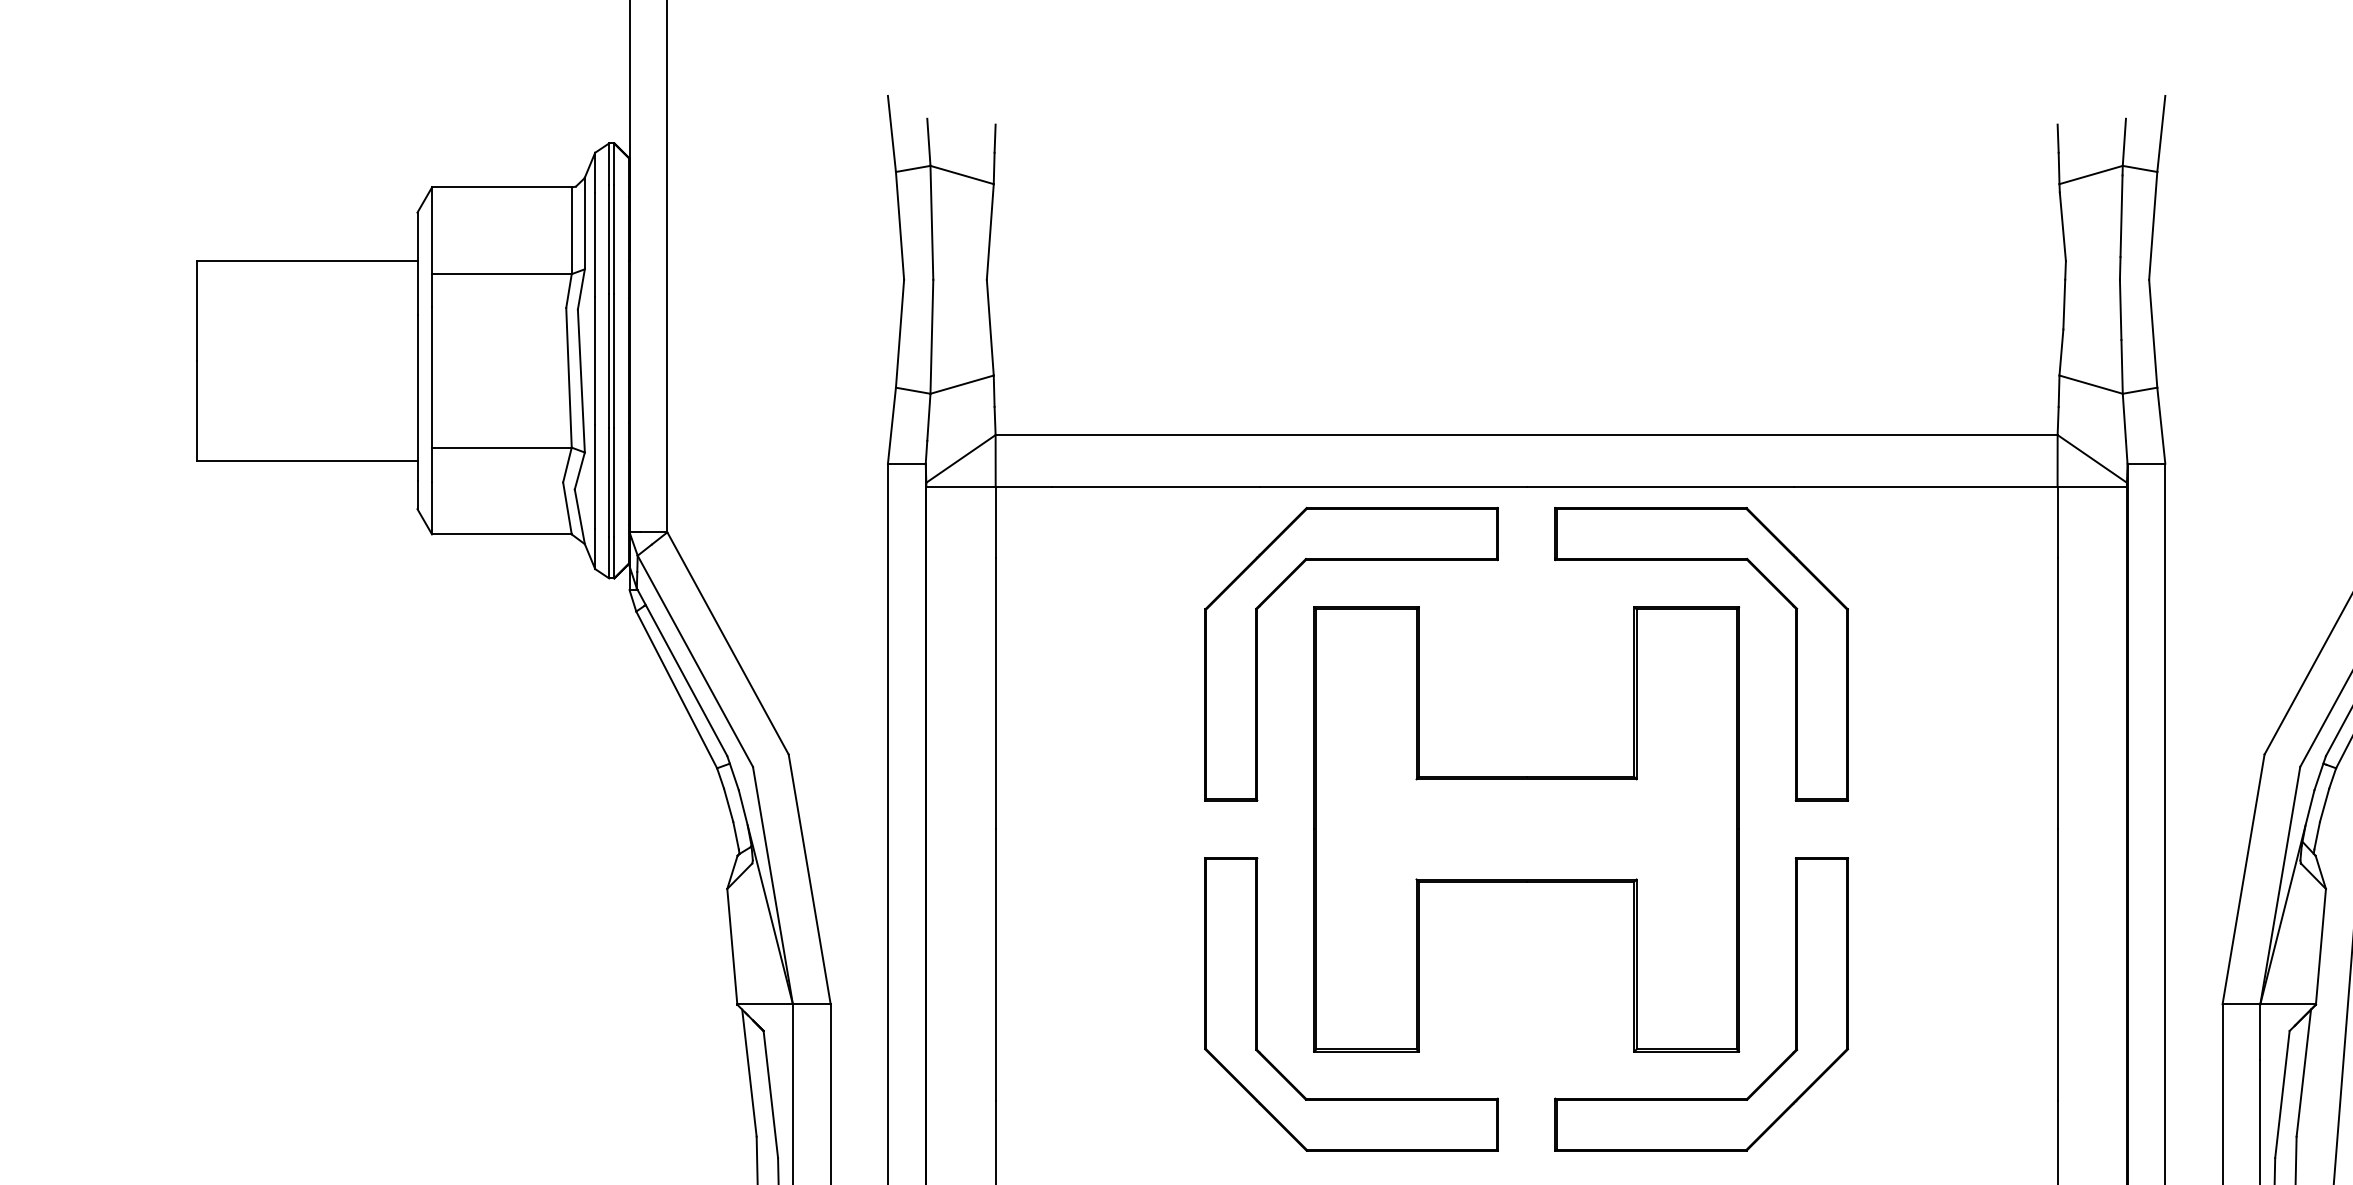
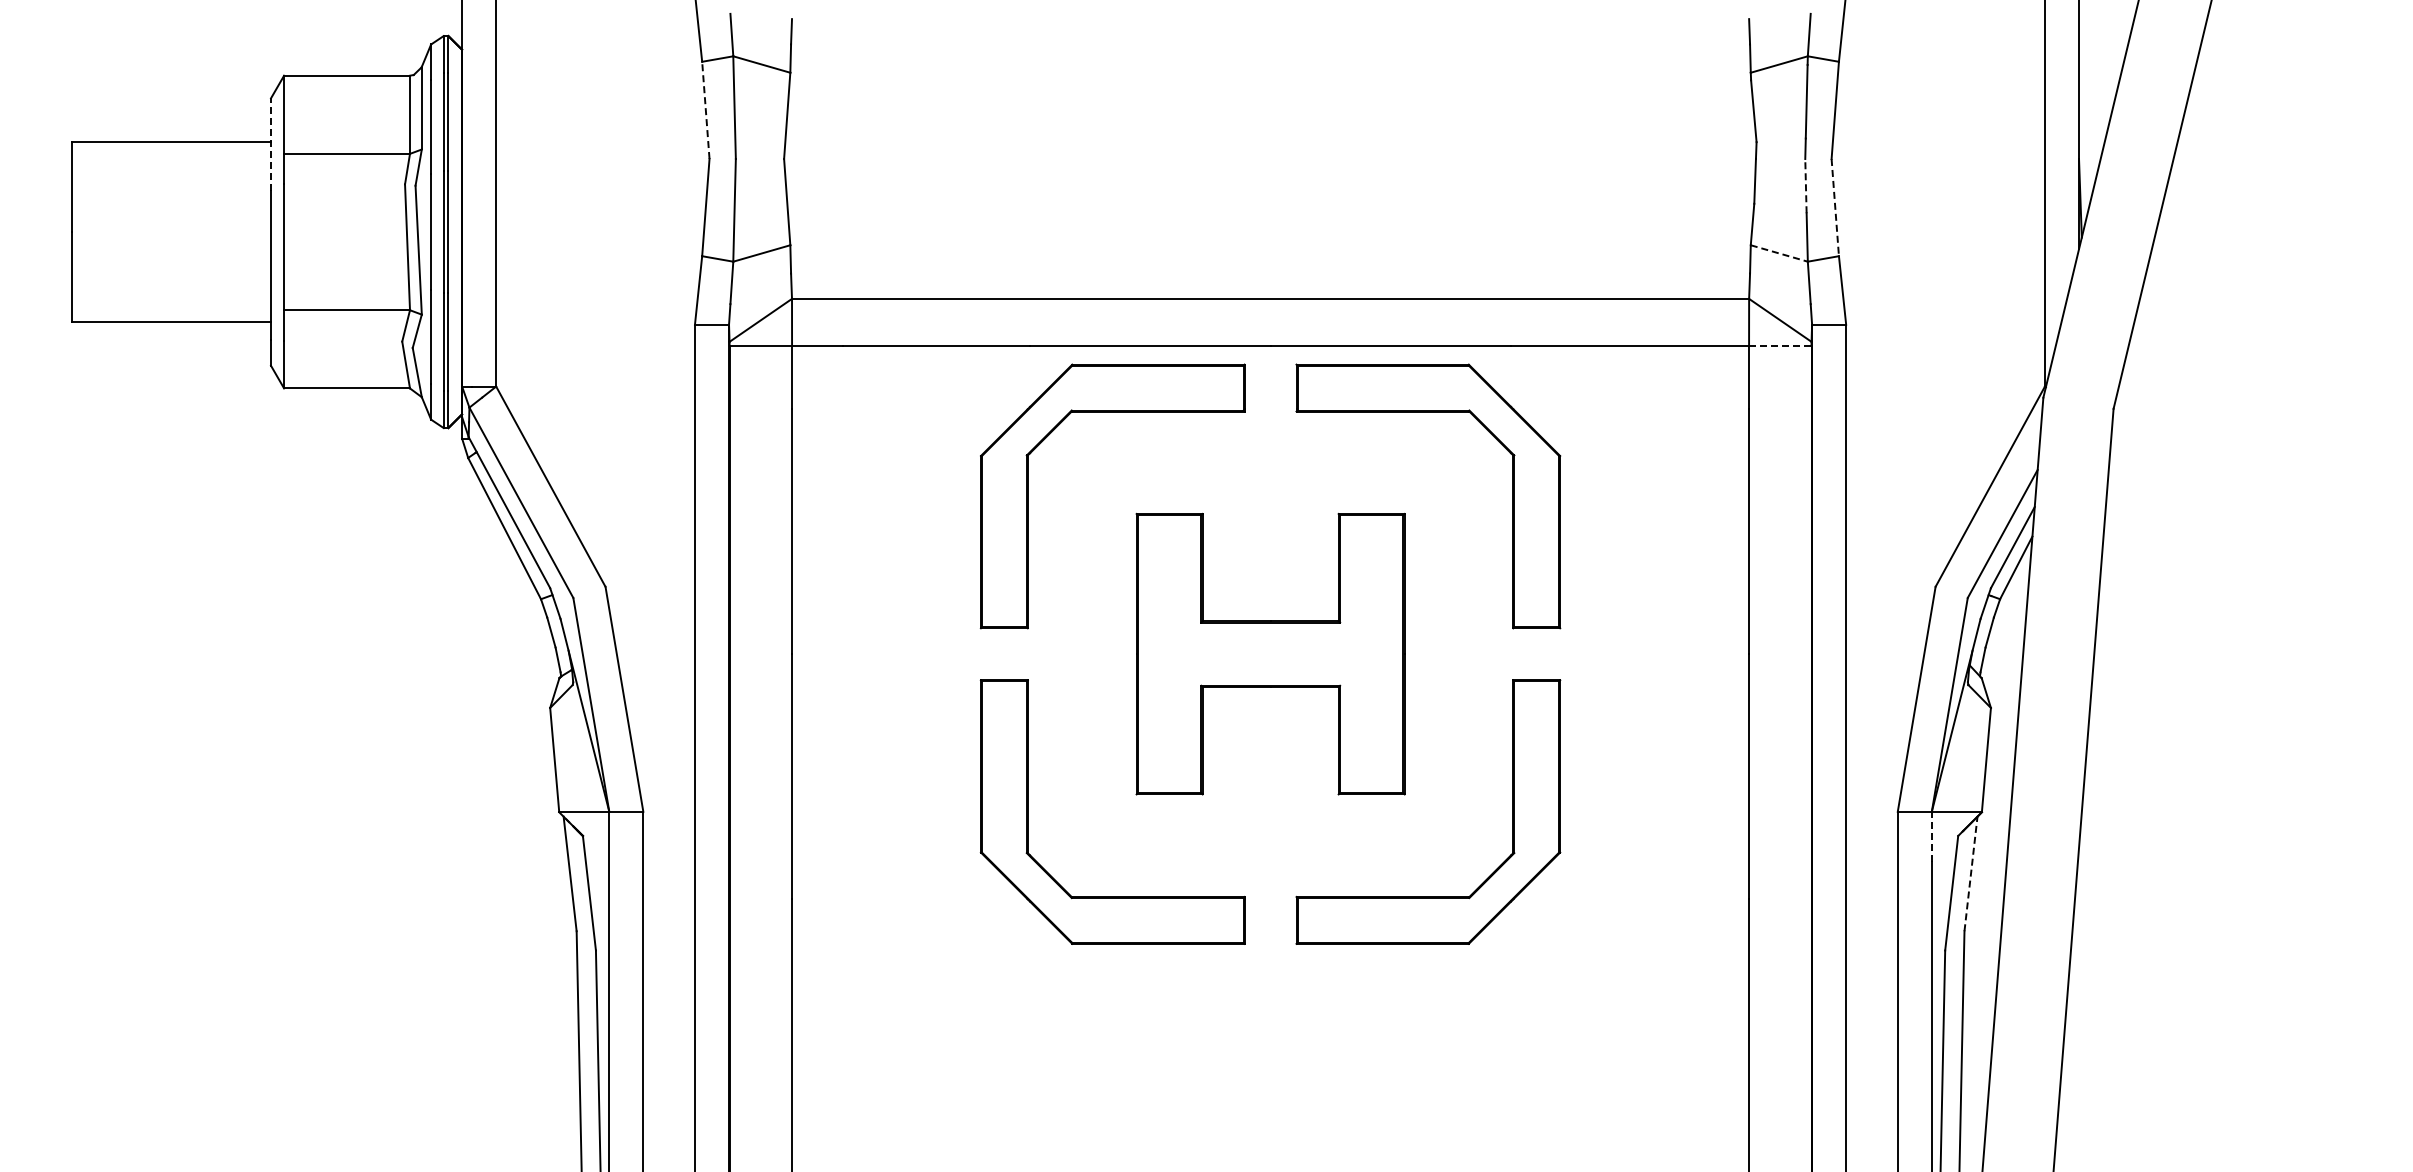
line: (899, 226) -> (705, 110), solid -> dashed
line: (416, 263) -> (270, 144), solid -> dashed
line: (2120, 309) -> (1805, 185), solid -> dashed
line: (2153, 333) -> (1835, 207), solid -> dashed
line: (2091, 384) -> (1779, 253), solid -> dashed
line: (2092, 486) -> (1780, 345), solid -> dashed
part: (1526, 828) -> (1270, 653), size x0.7
line: (2260, 1031) -> (1931, 836), solid -> dashed
line: (2304, 1072) -> (1971, 873), solid -> dashed

